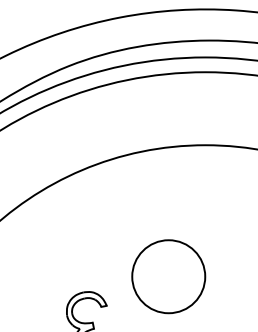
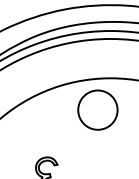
circle: (167, 275) -> (97, 109), moved

